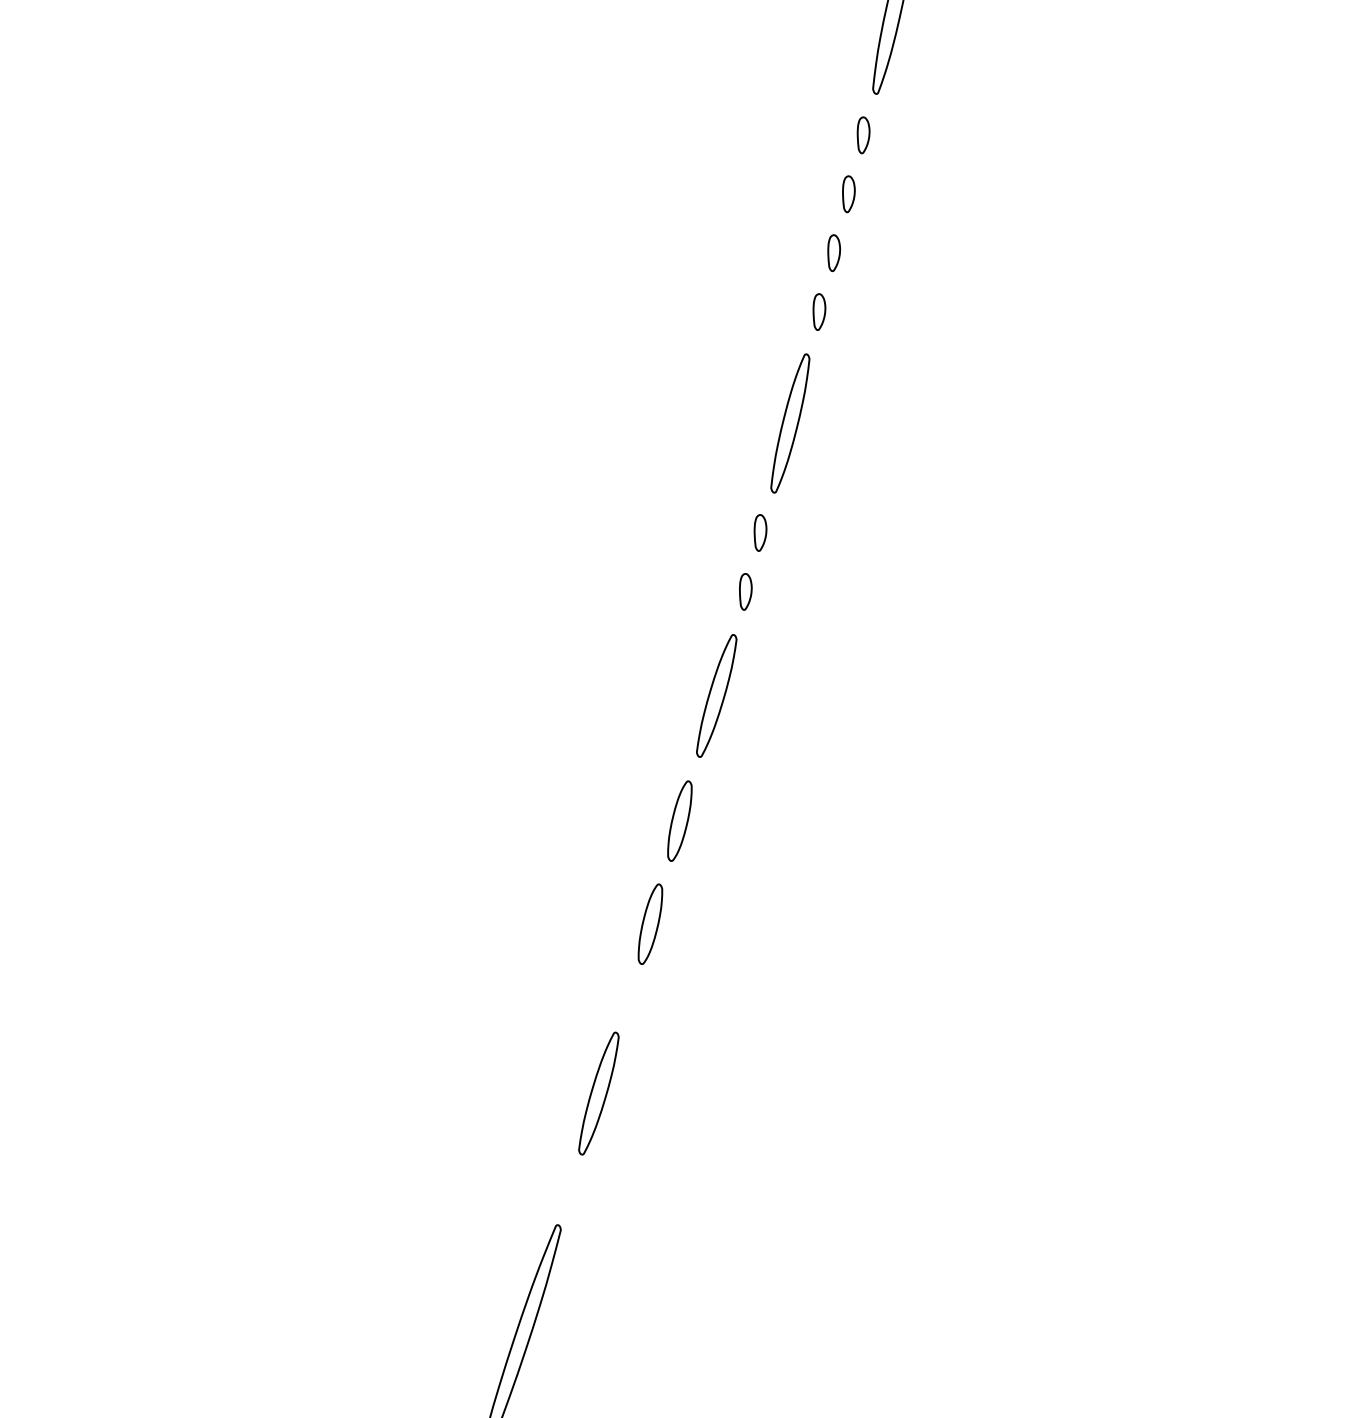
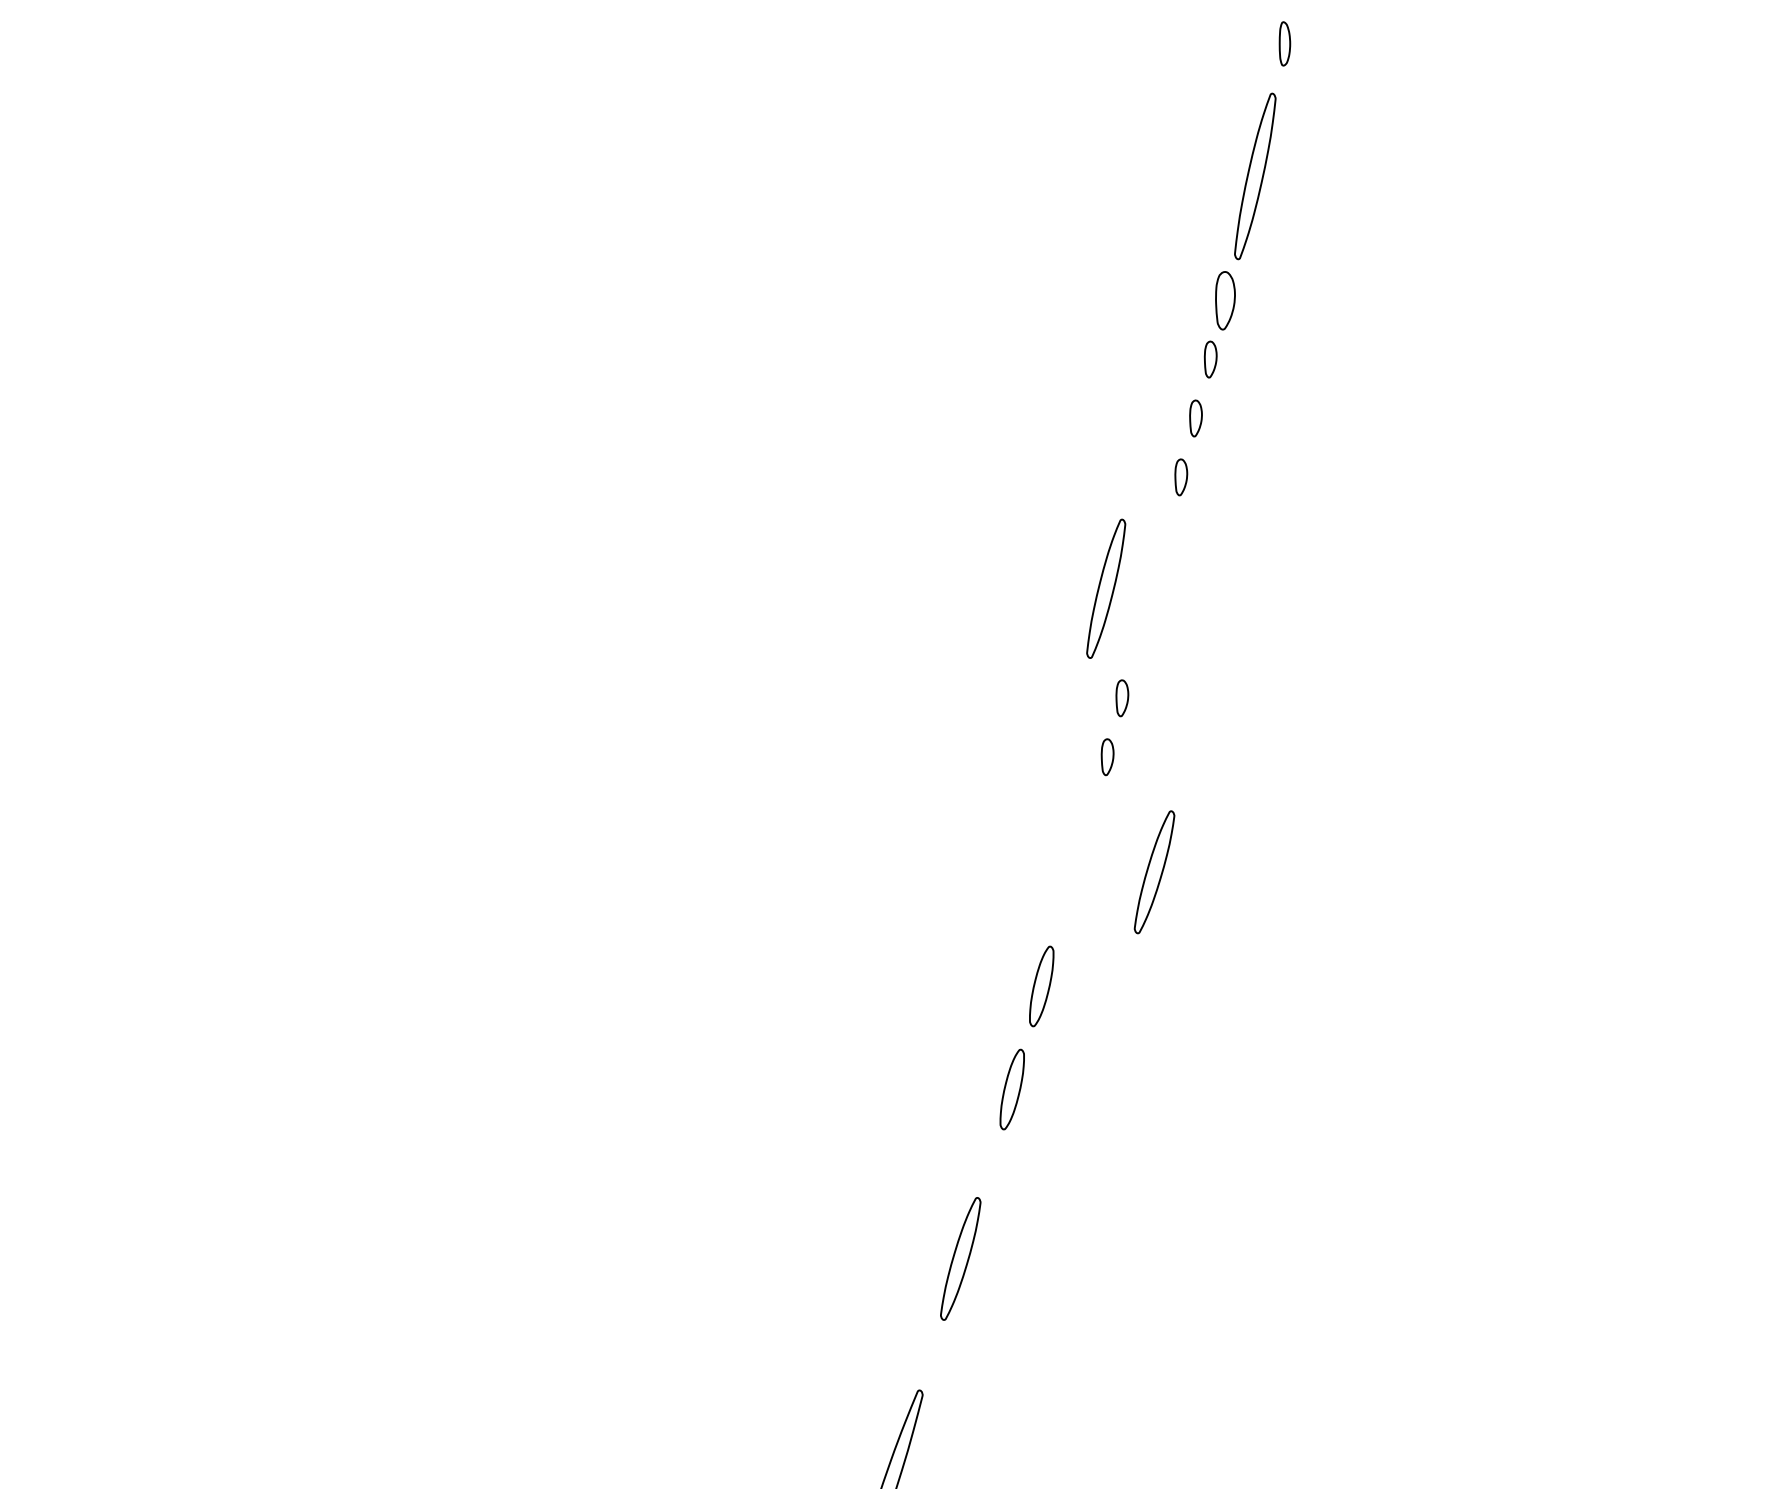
part: (863, 135) -> (1225, 300), size x1.6
part: (790, 423) -> (1106, 588), moved
part: (716, 696) -> (1154, 872), moved

